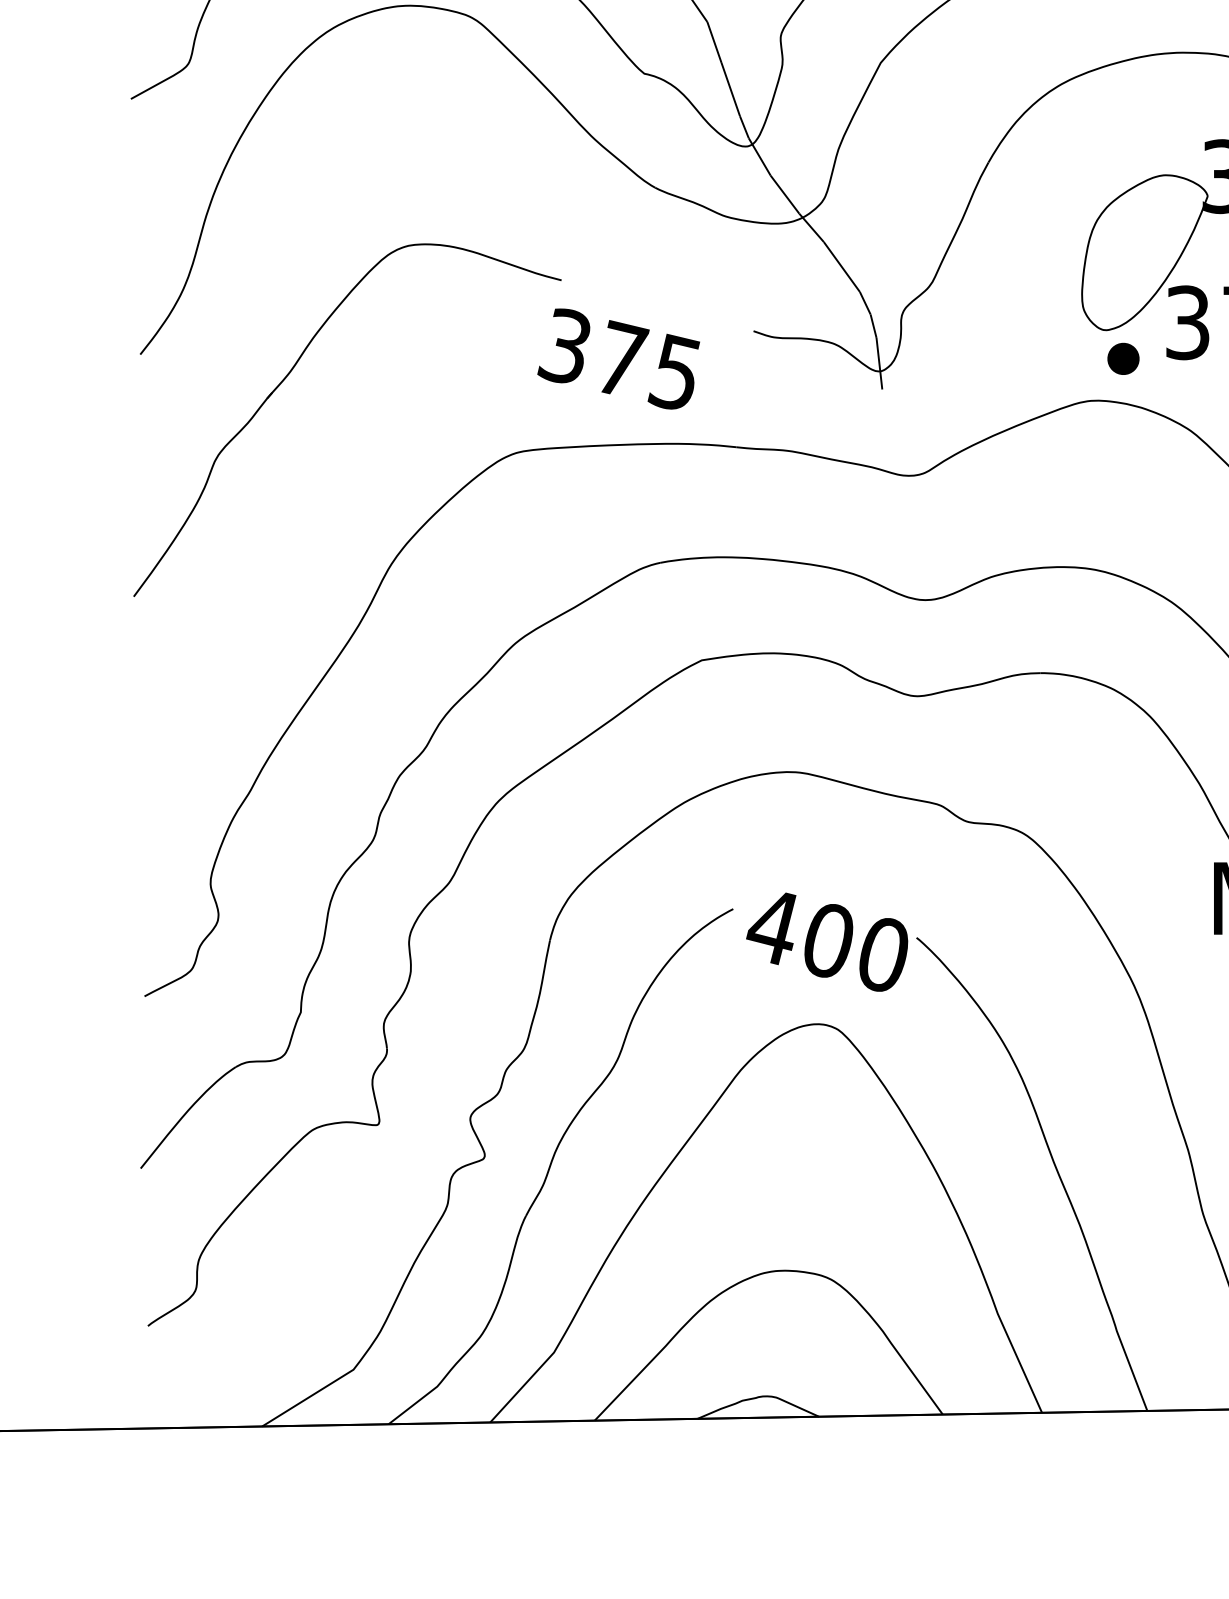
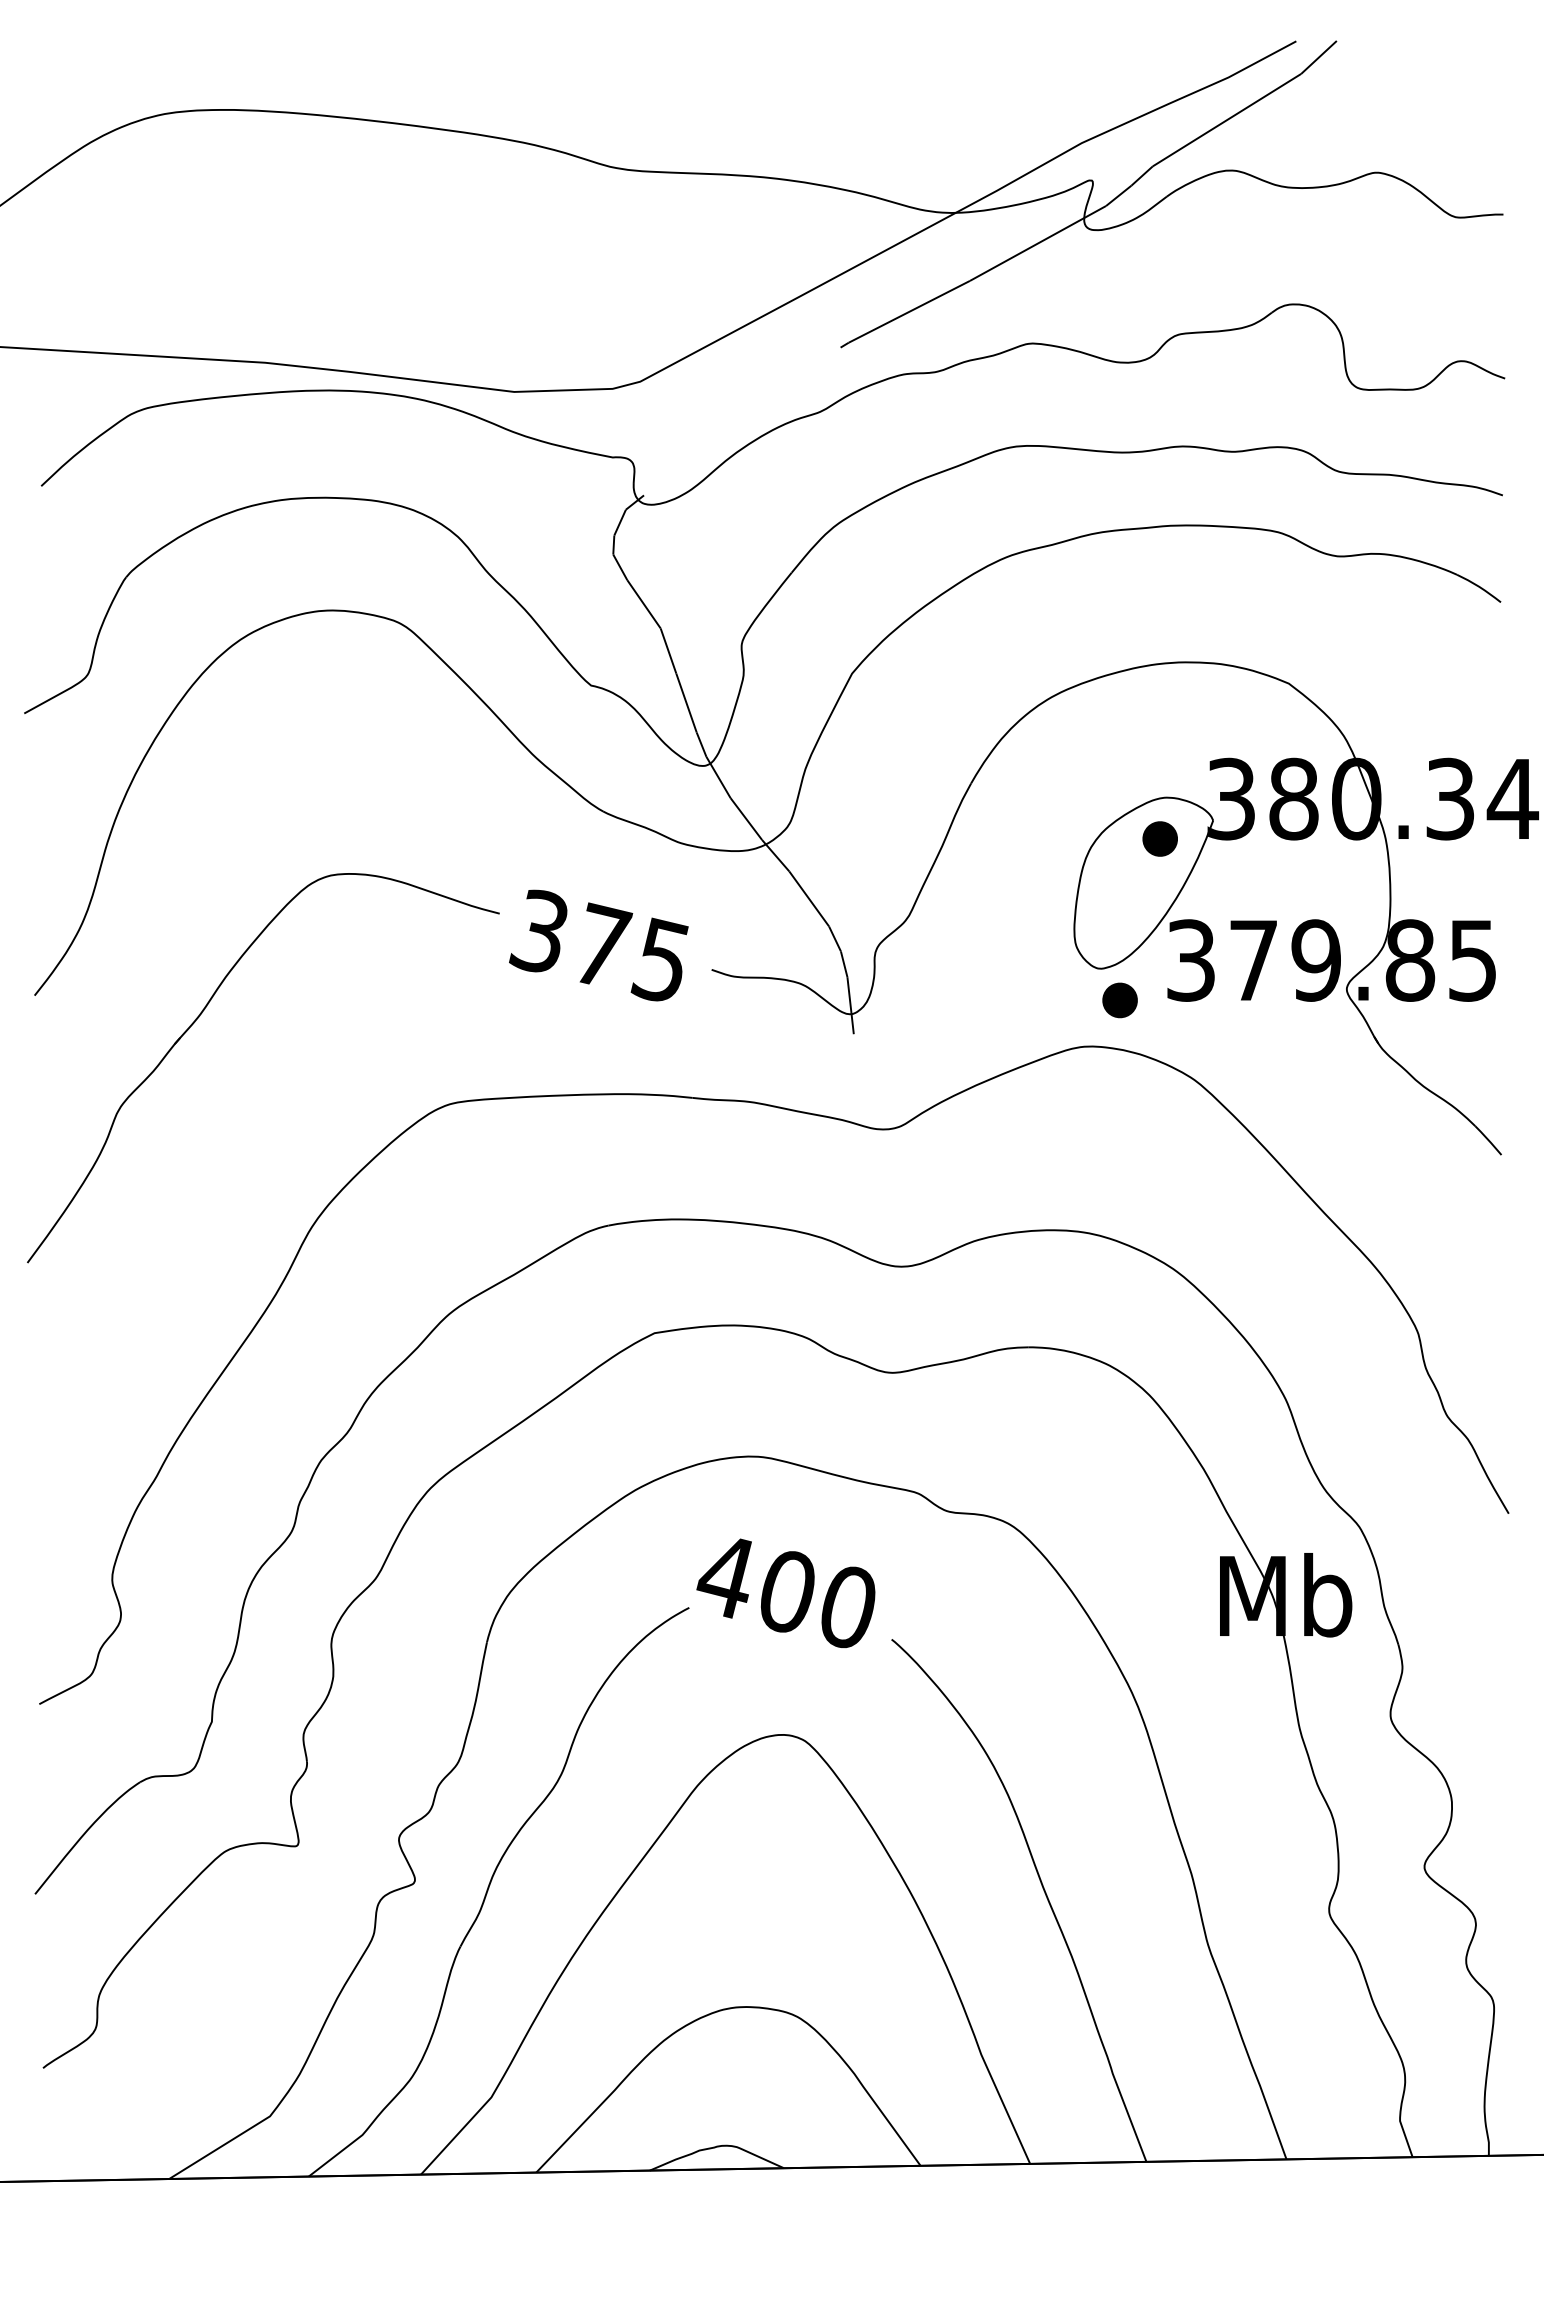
part: (1159, 212) -> (1159, 838), added
text: (618, 358) -> (598, 945), moved
text: (826, 942) -> (785, 1593), moved

